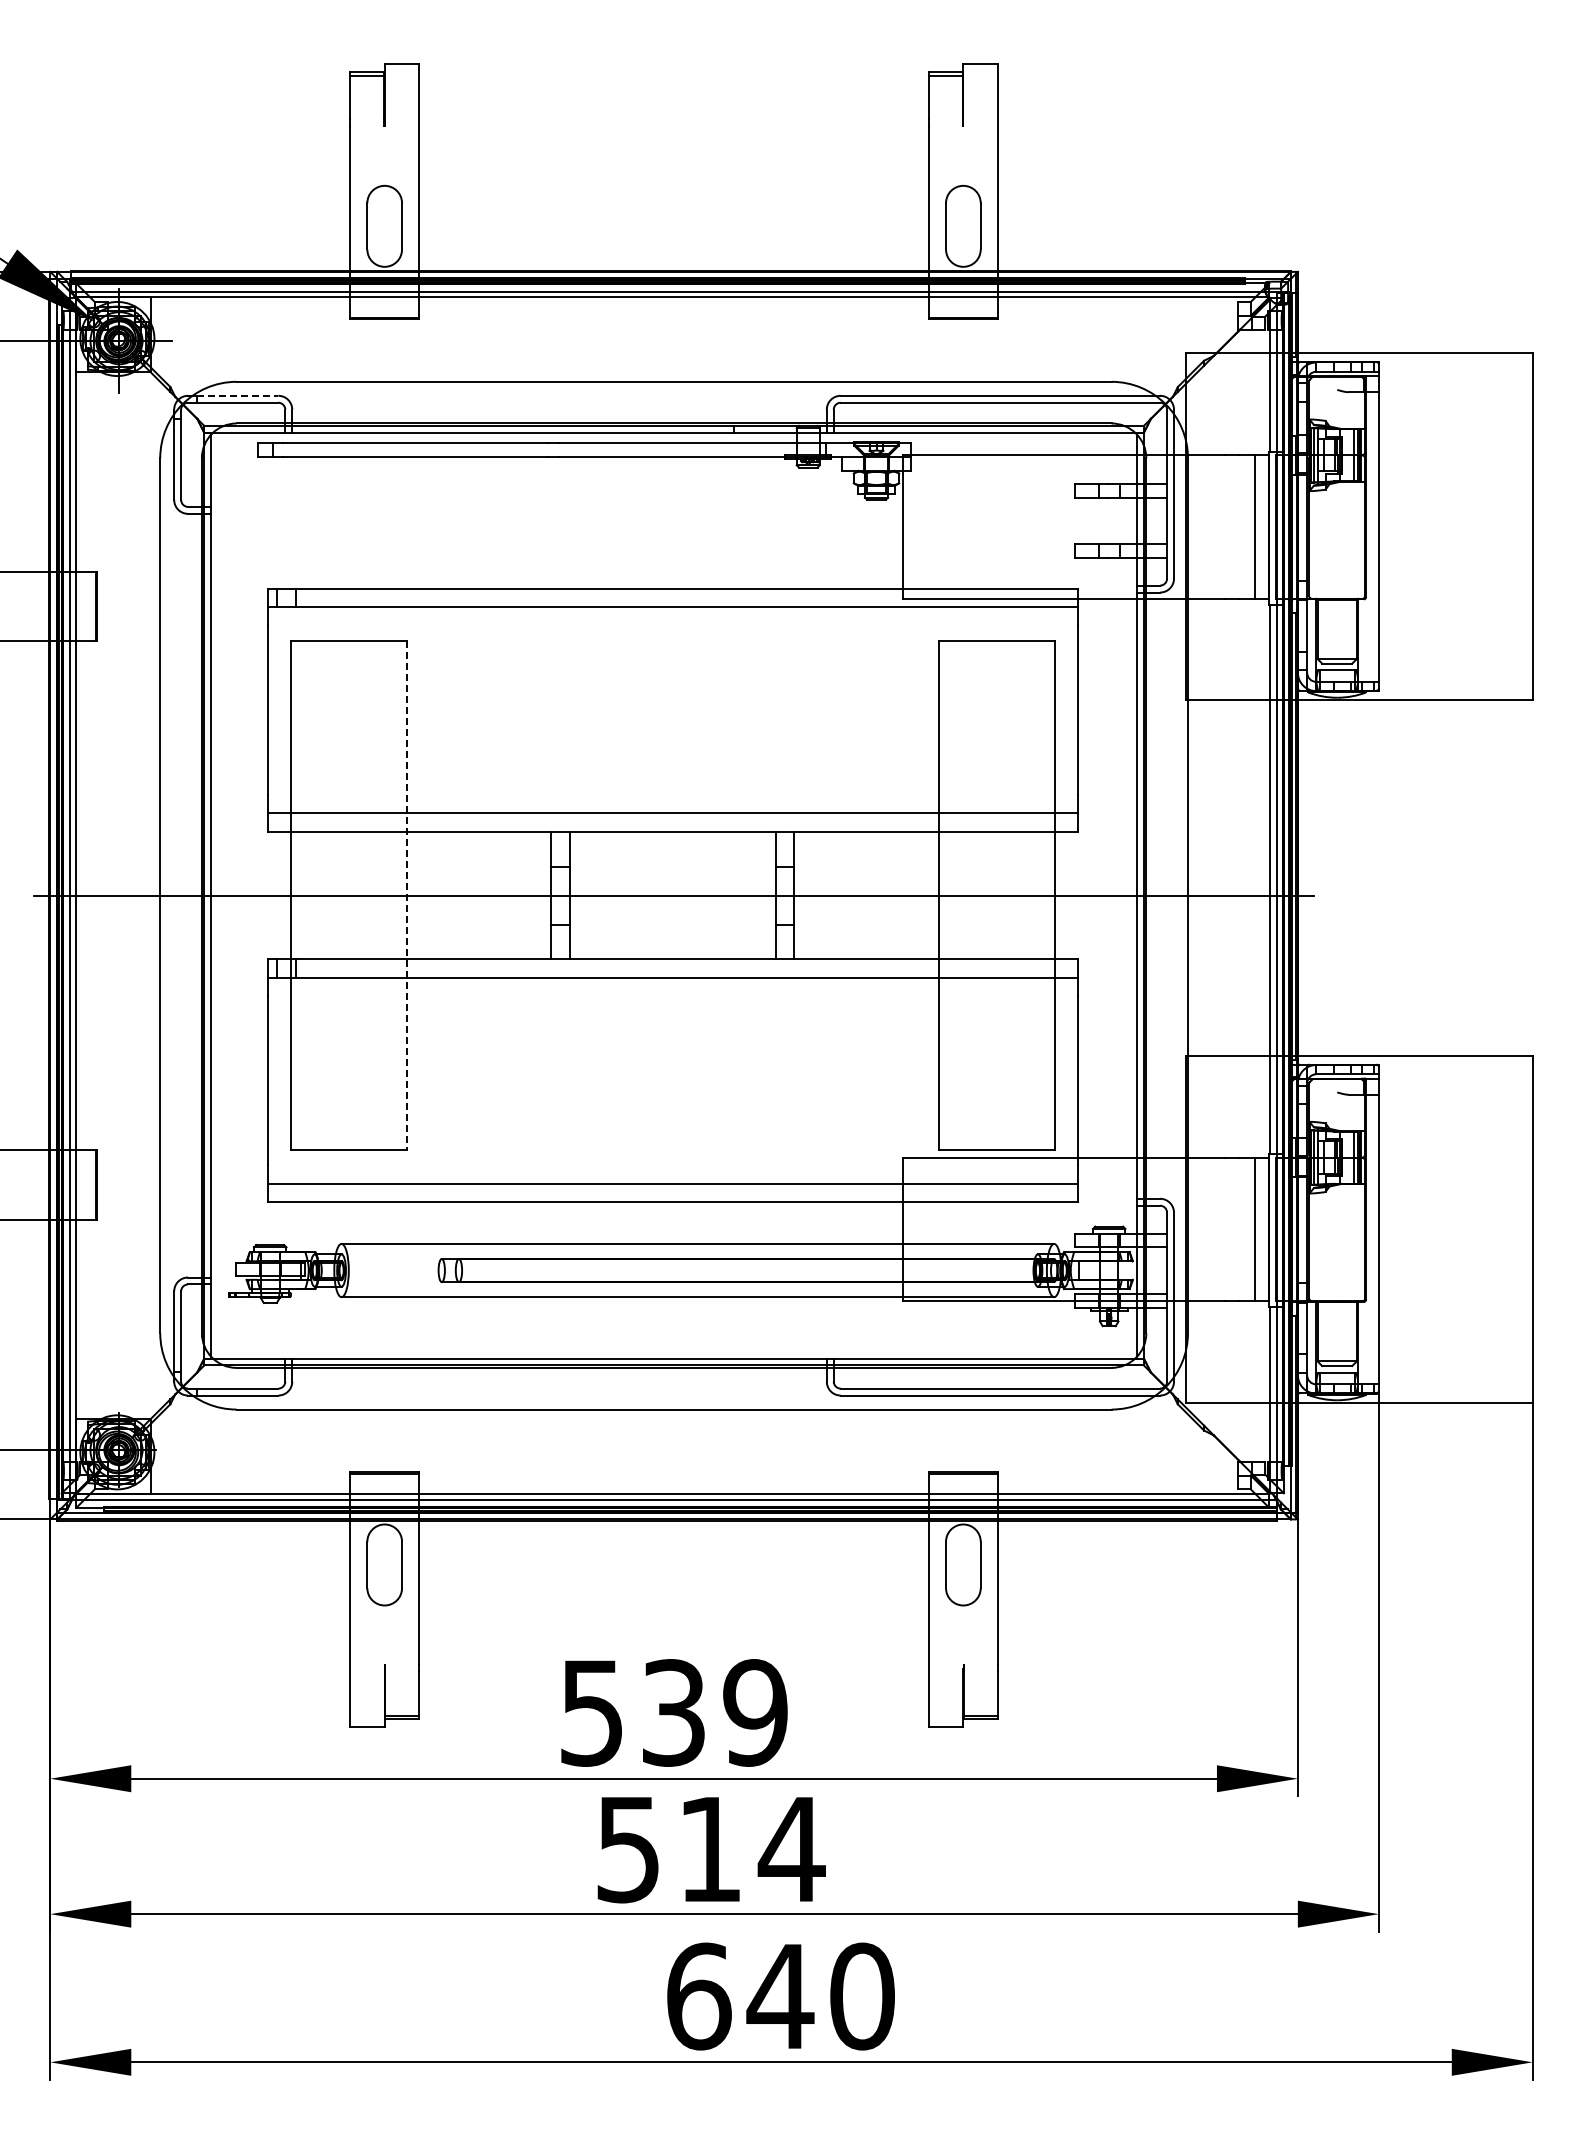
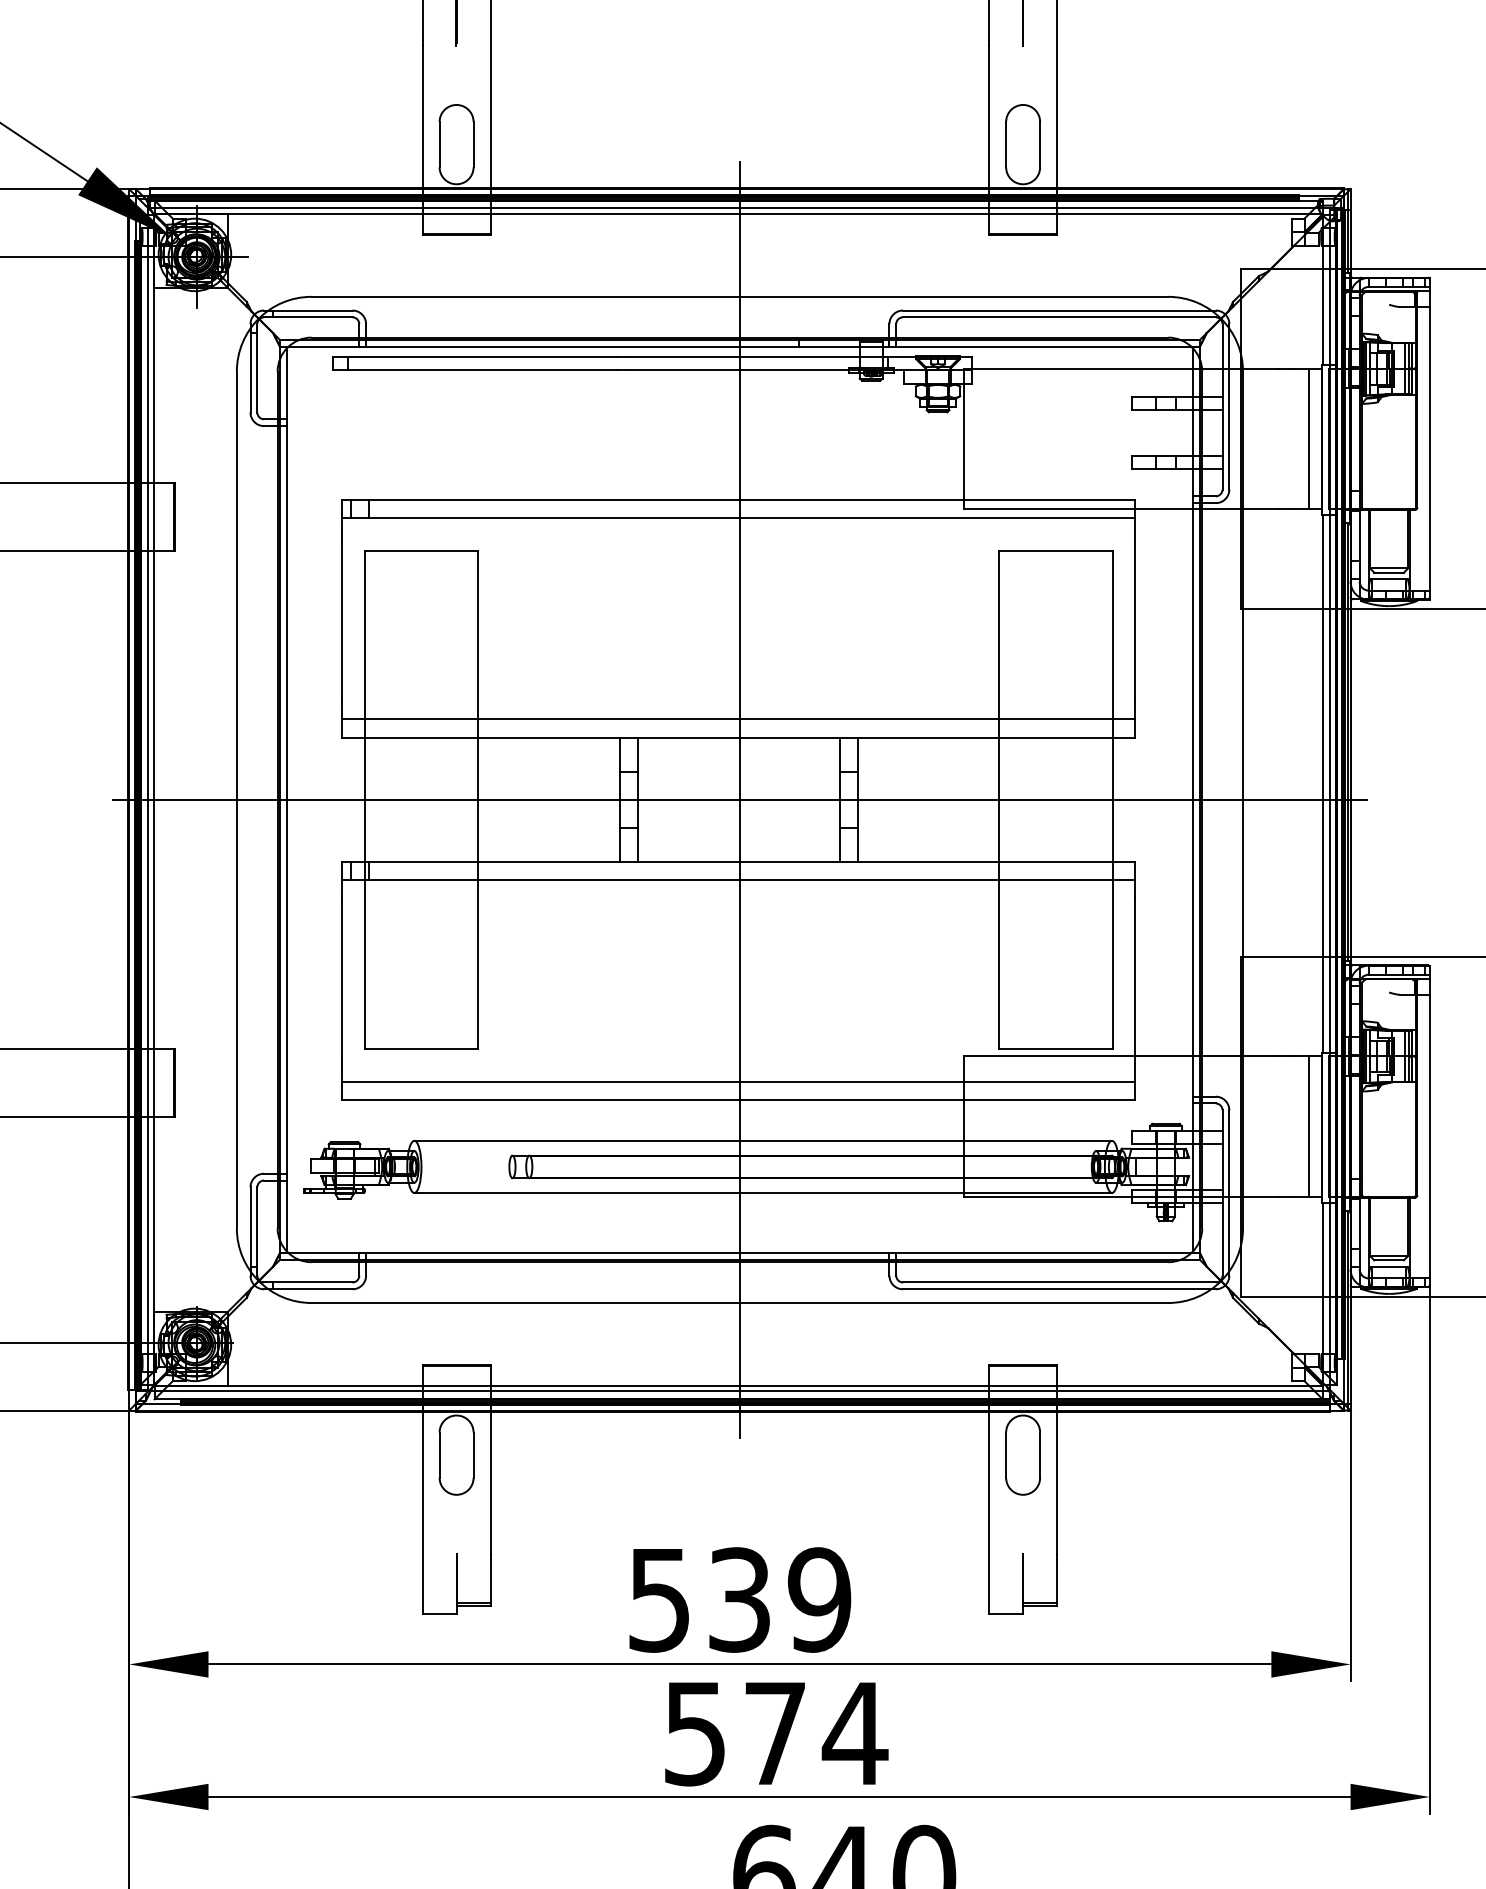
line: (237, 395) -> (312, 310), dashed -> solid
line: (406, 895) -> (477, 799), dashed -> solid
line: (674, 895) -> (740, 799), added
text: (710, 1849) -> (775, 1733), 514 -> 574

